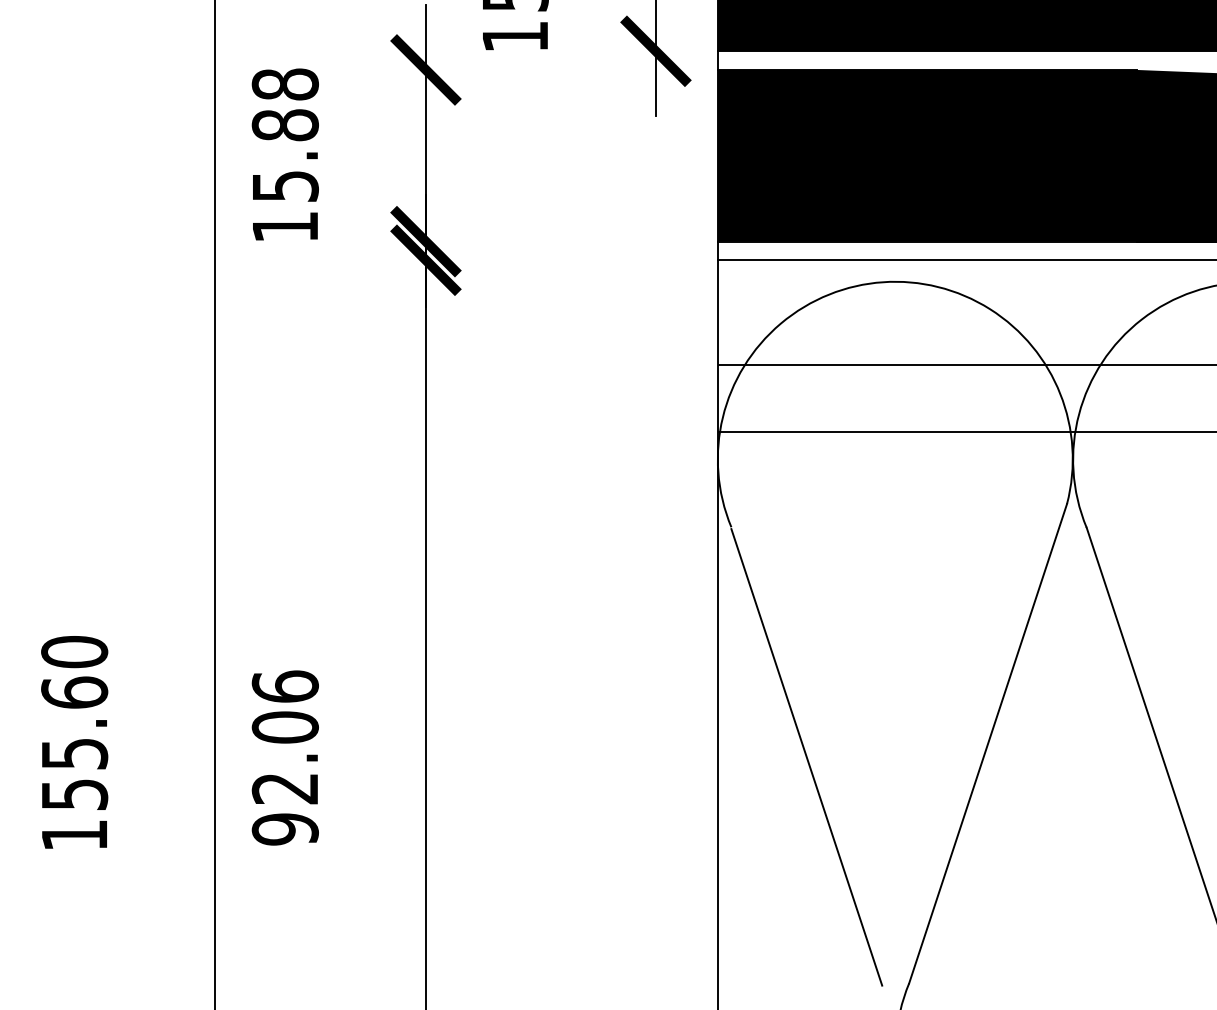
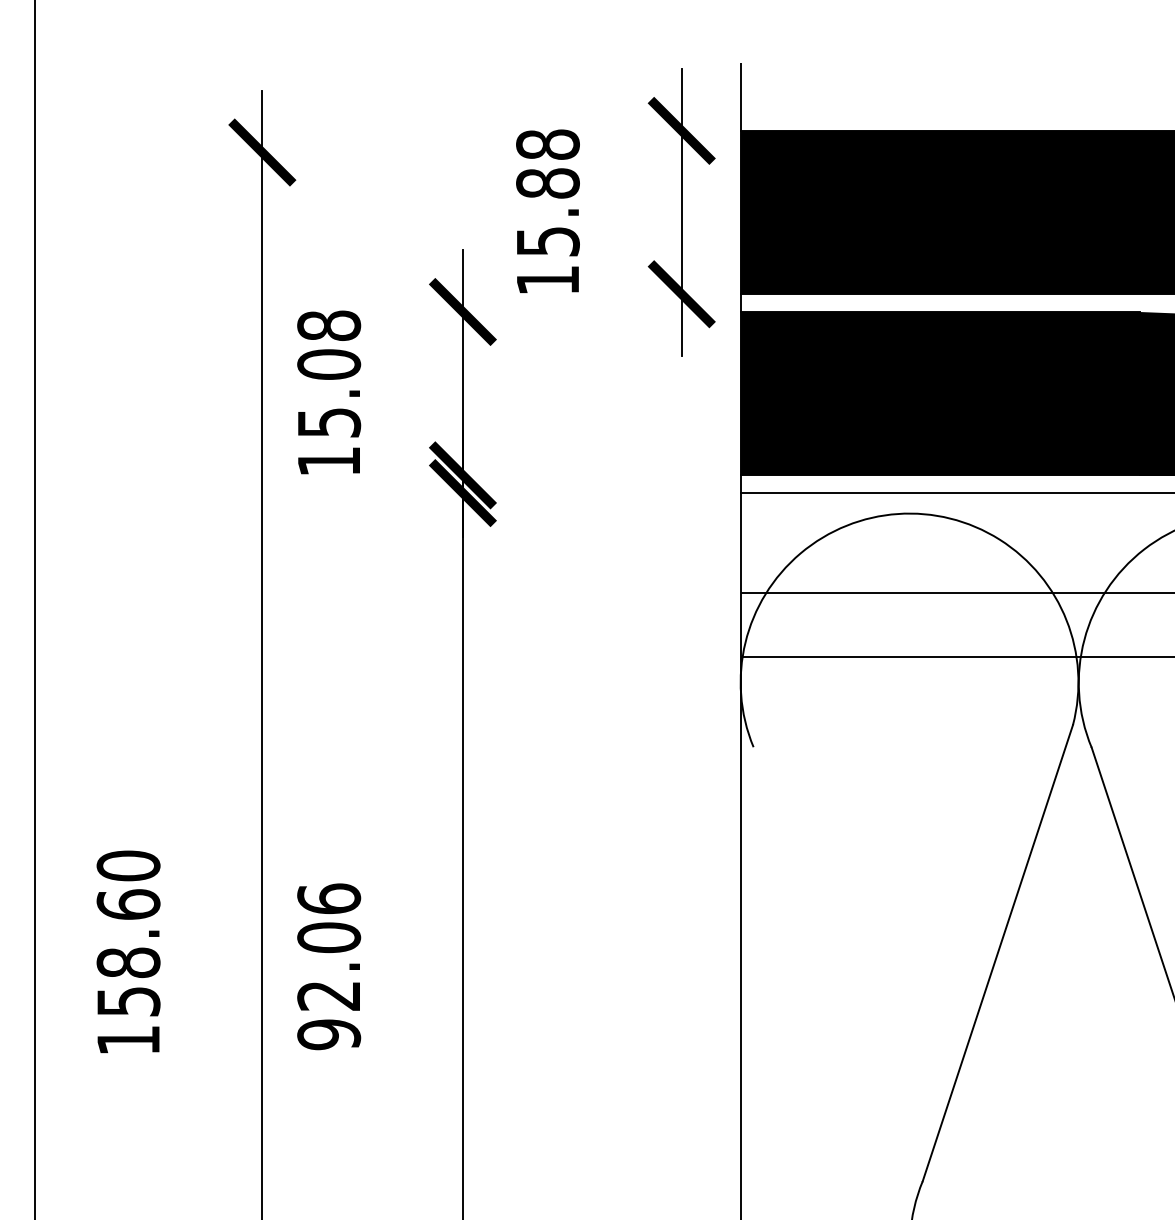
text: (284, 125) -> (328, 364), 15.88 -> 15.08
text: (74, 753) -> (128, 962), 155.60 -> 158.60
line: (806, 756) -> (825, 965), removed

